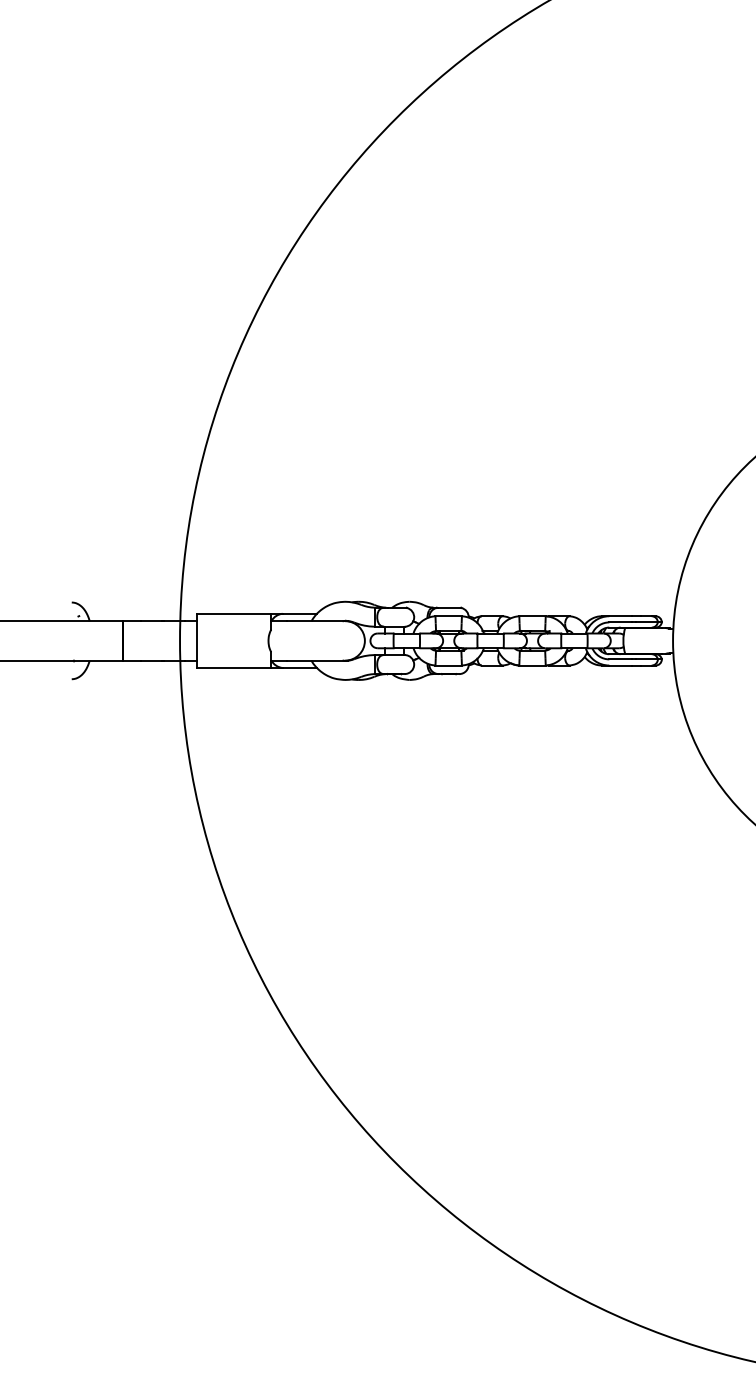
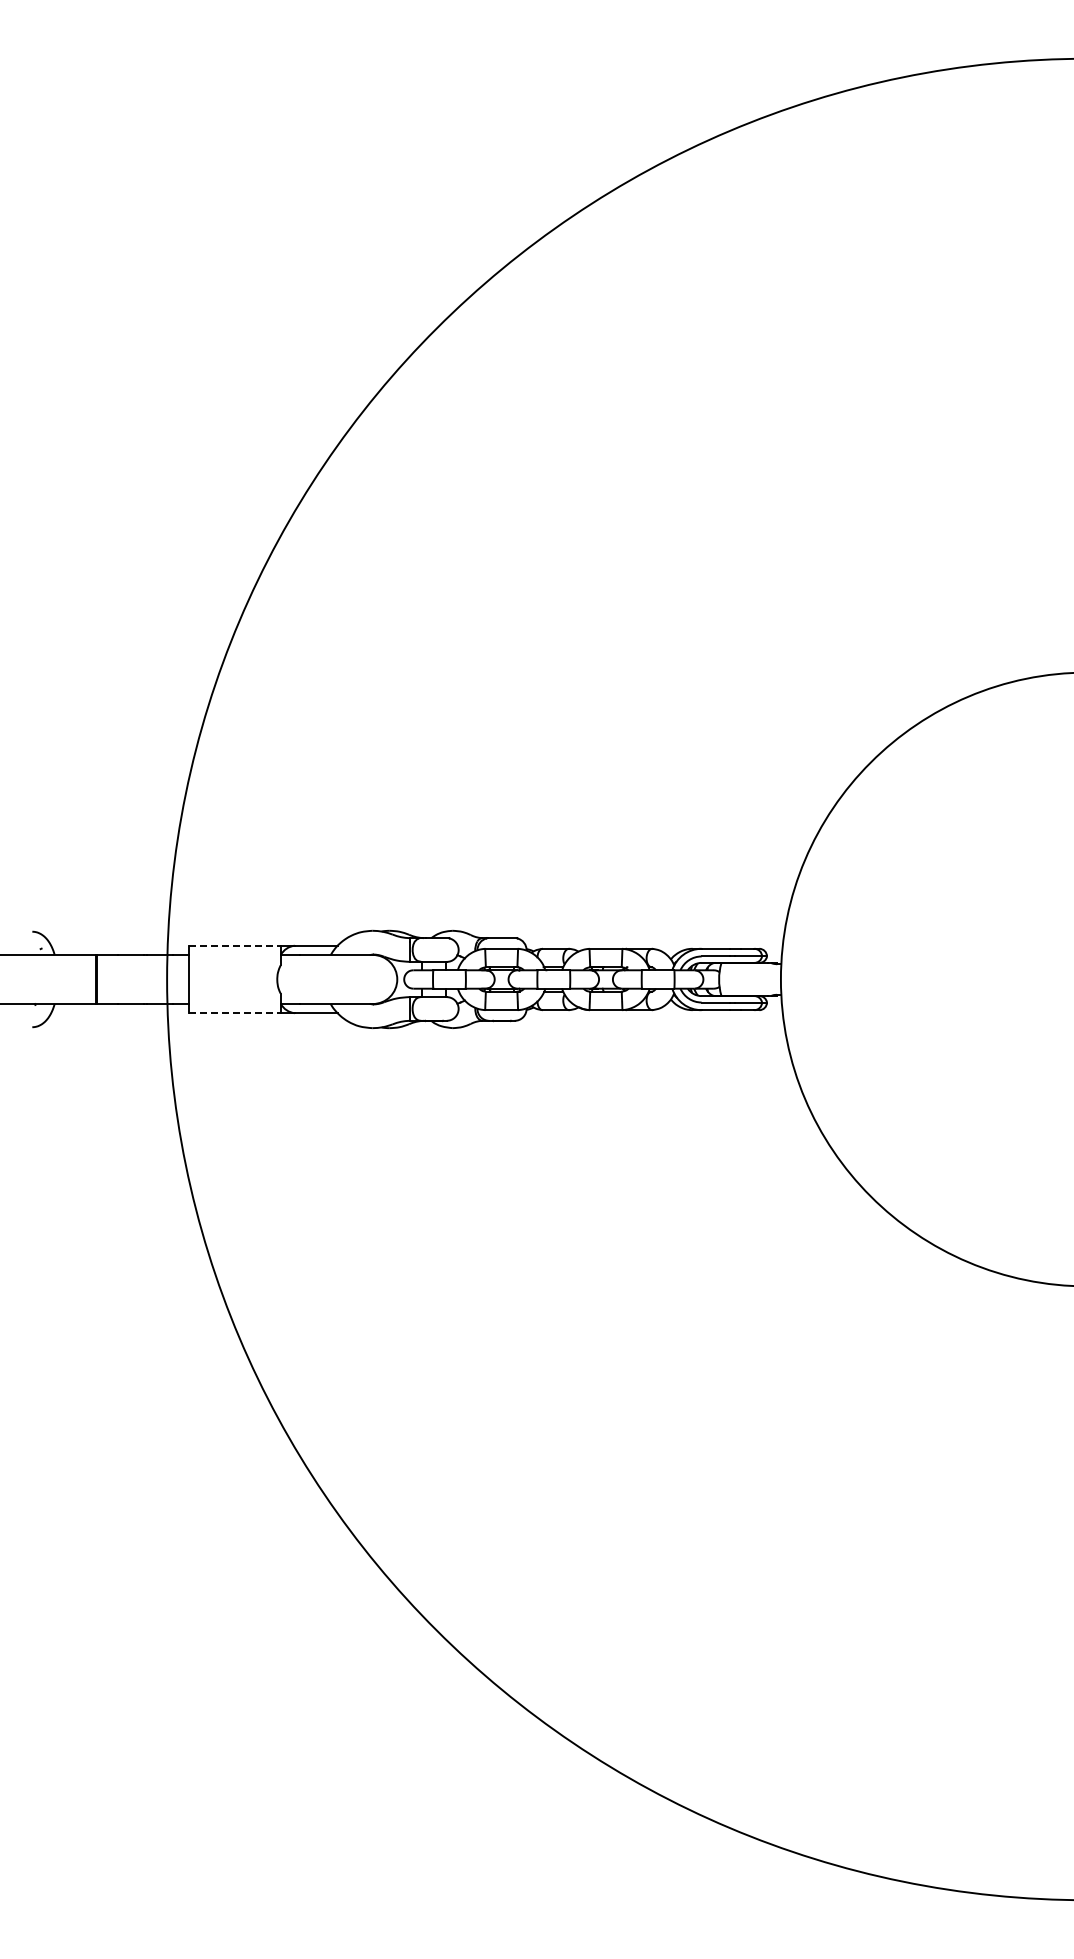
line: (234, 613) -> (235, 945), solid -> dashed
line: (234, 668) -> (235, 1013), solid -> dashed

